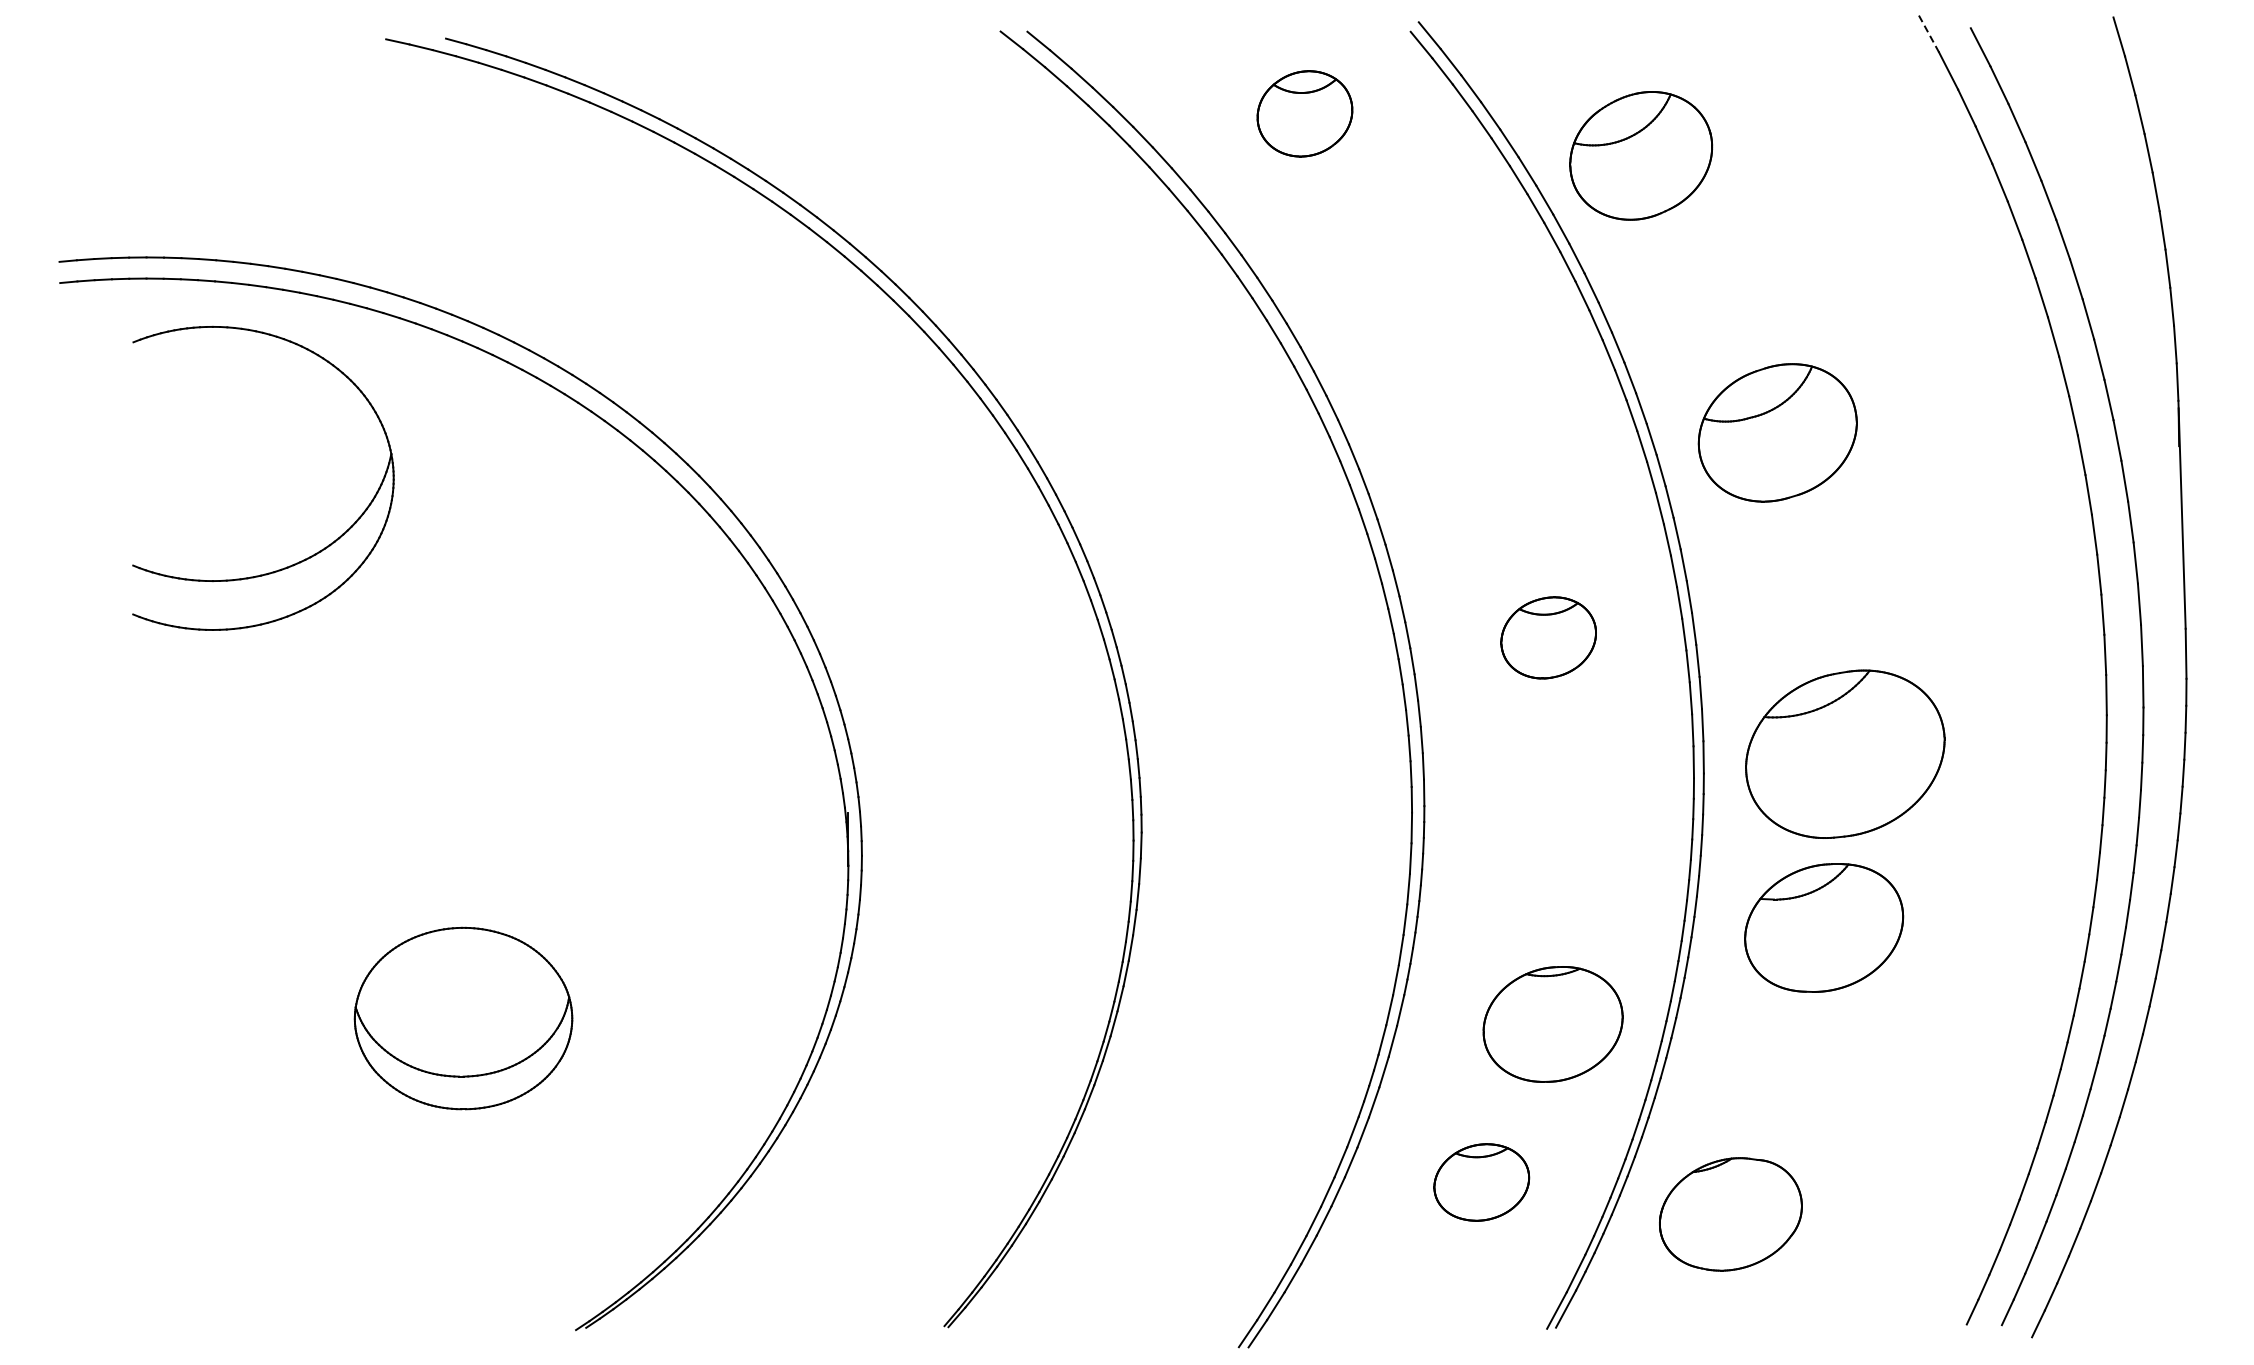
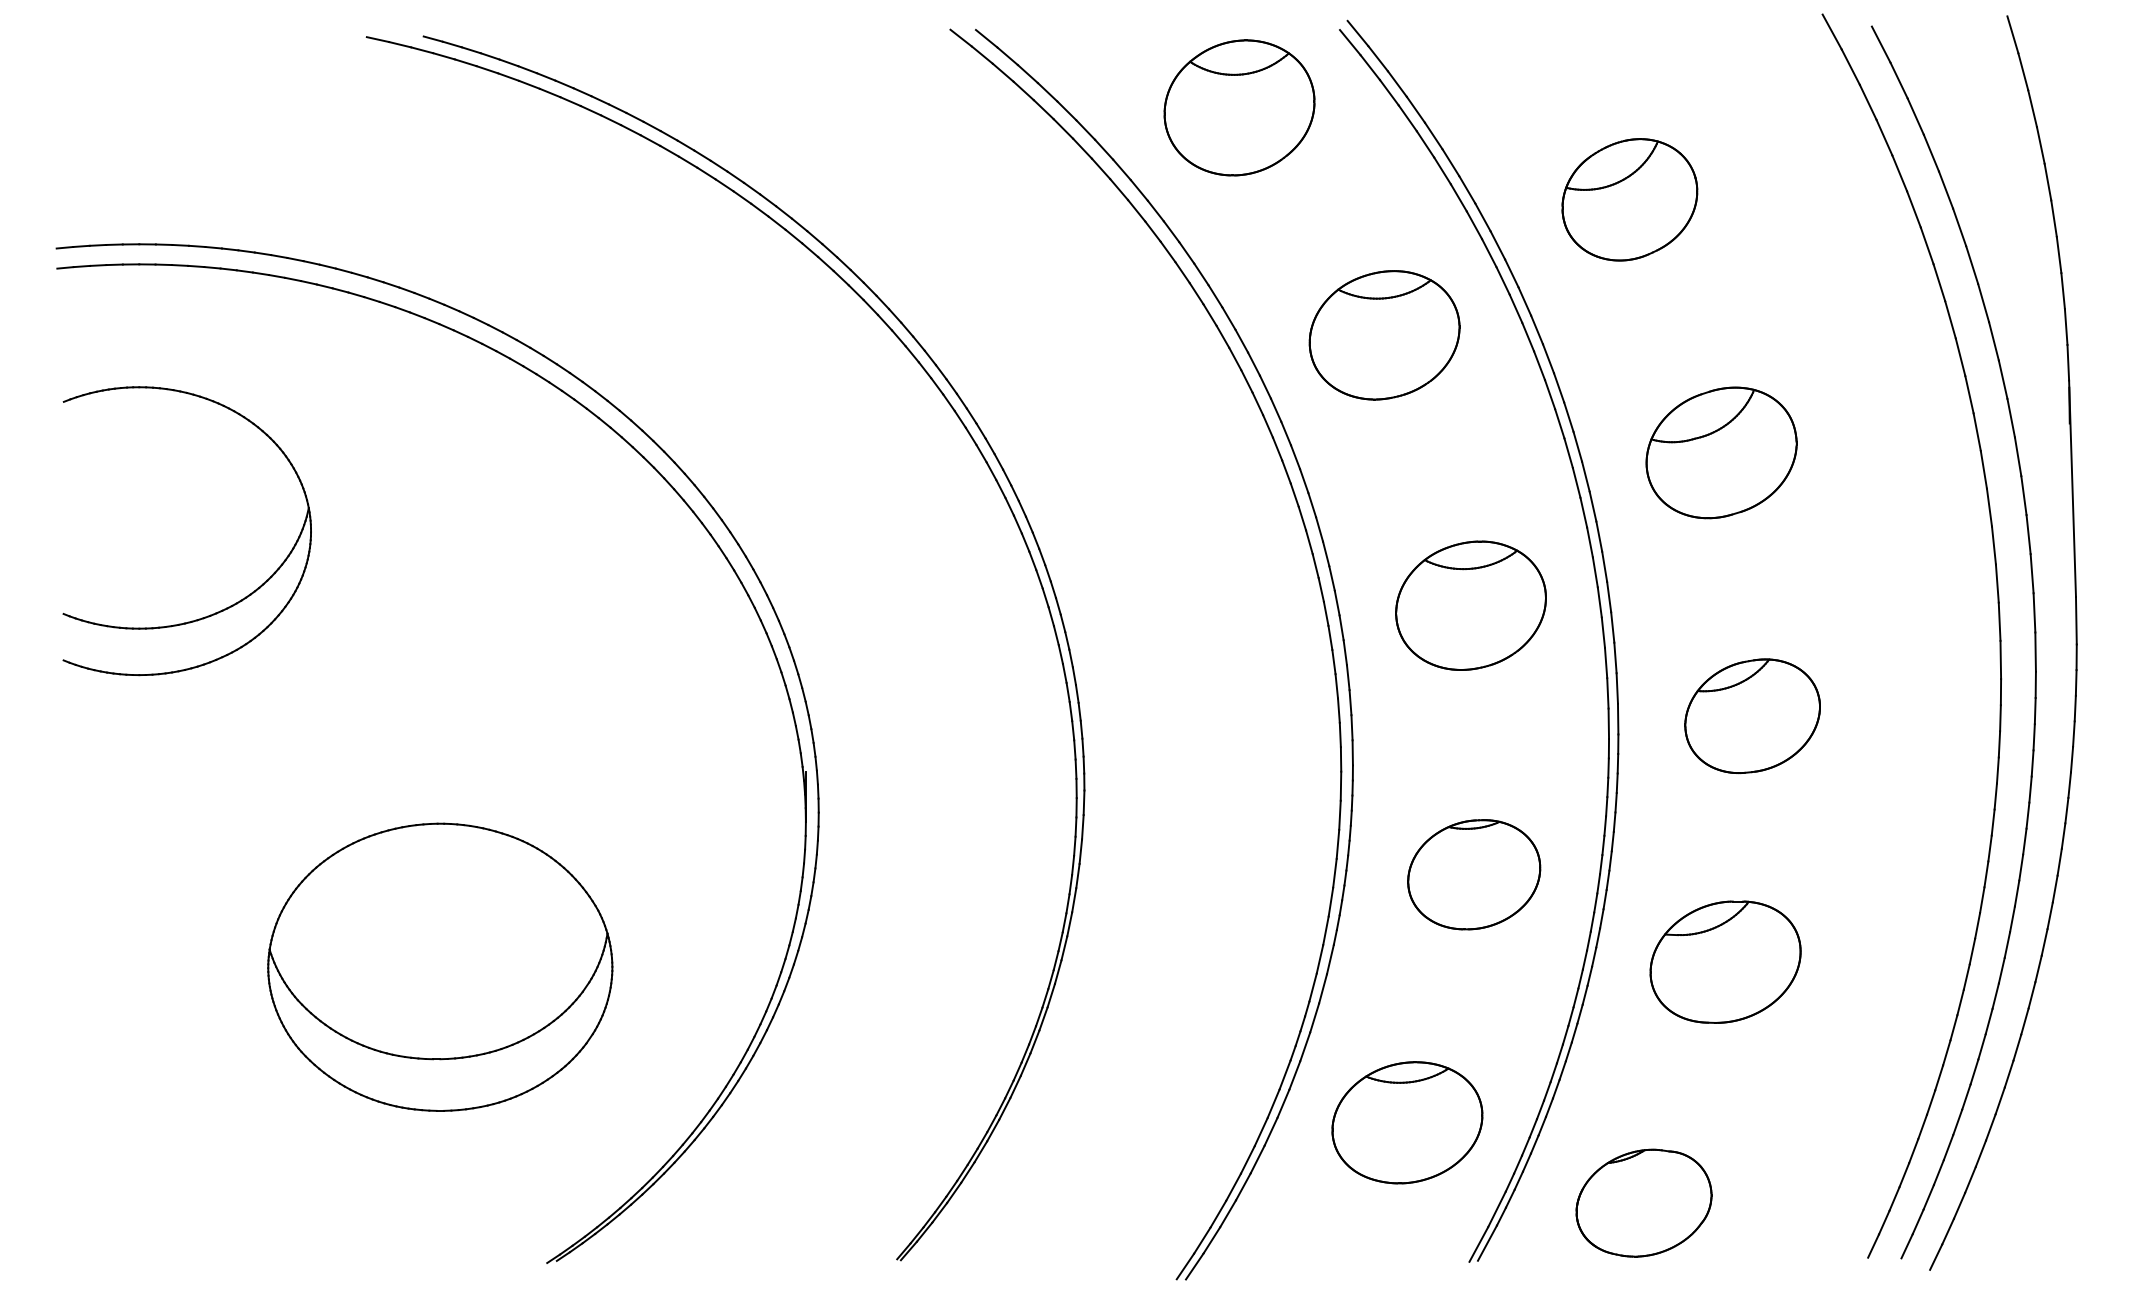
line: (1929, 34) -> (1832, 32), dashed -> solid
part: (1304, 113) -> (1239, 107), size x1.67
part: (1640, 155) -> (1629, 199), moved
part: (1457, 353) -> (1384, 335), added
part: (1777, 432) -> (1721, 452), moved
part: (295, 562) -> (217, 611), moved
part: (1548, 637) -> (1470, 605), size x1.67
part: (1845, 754) -> (1752, 716), size x0.71
part: (1824, 927) -> (1725, 961), moved
part: (463, 1017) -> (440, 966), size x1.67
part: (1553, 1024) -> (1474, 874), moved
part: (1481, 1182) -> (1407, 1122), size x1.67
part: (1730, 1213) -> (1643, 1202), moved

